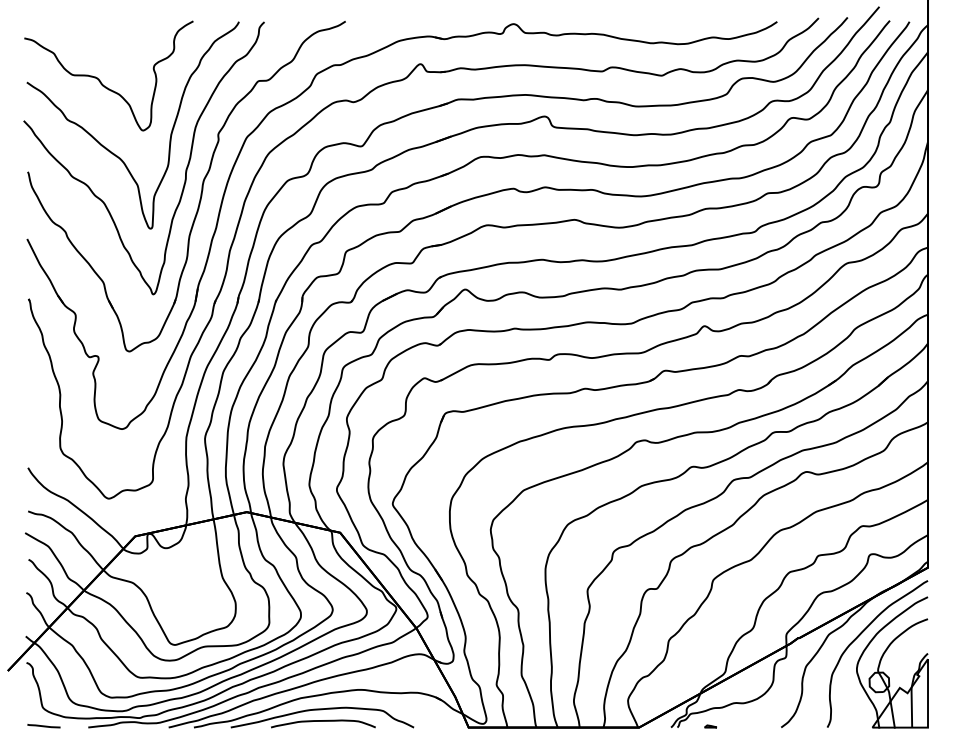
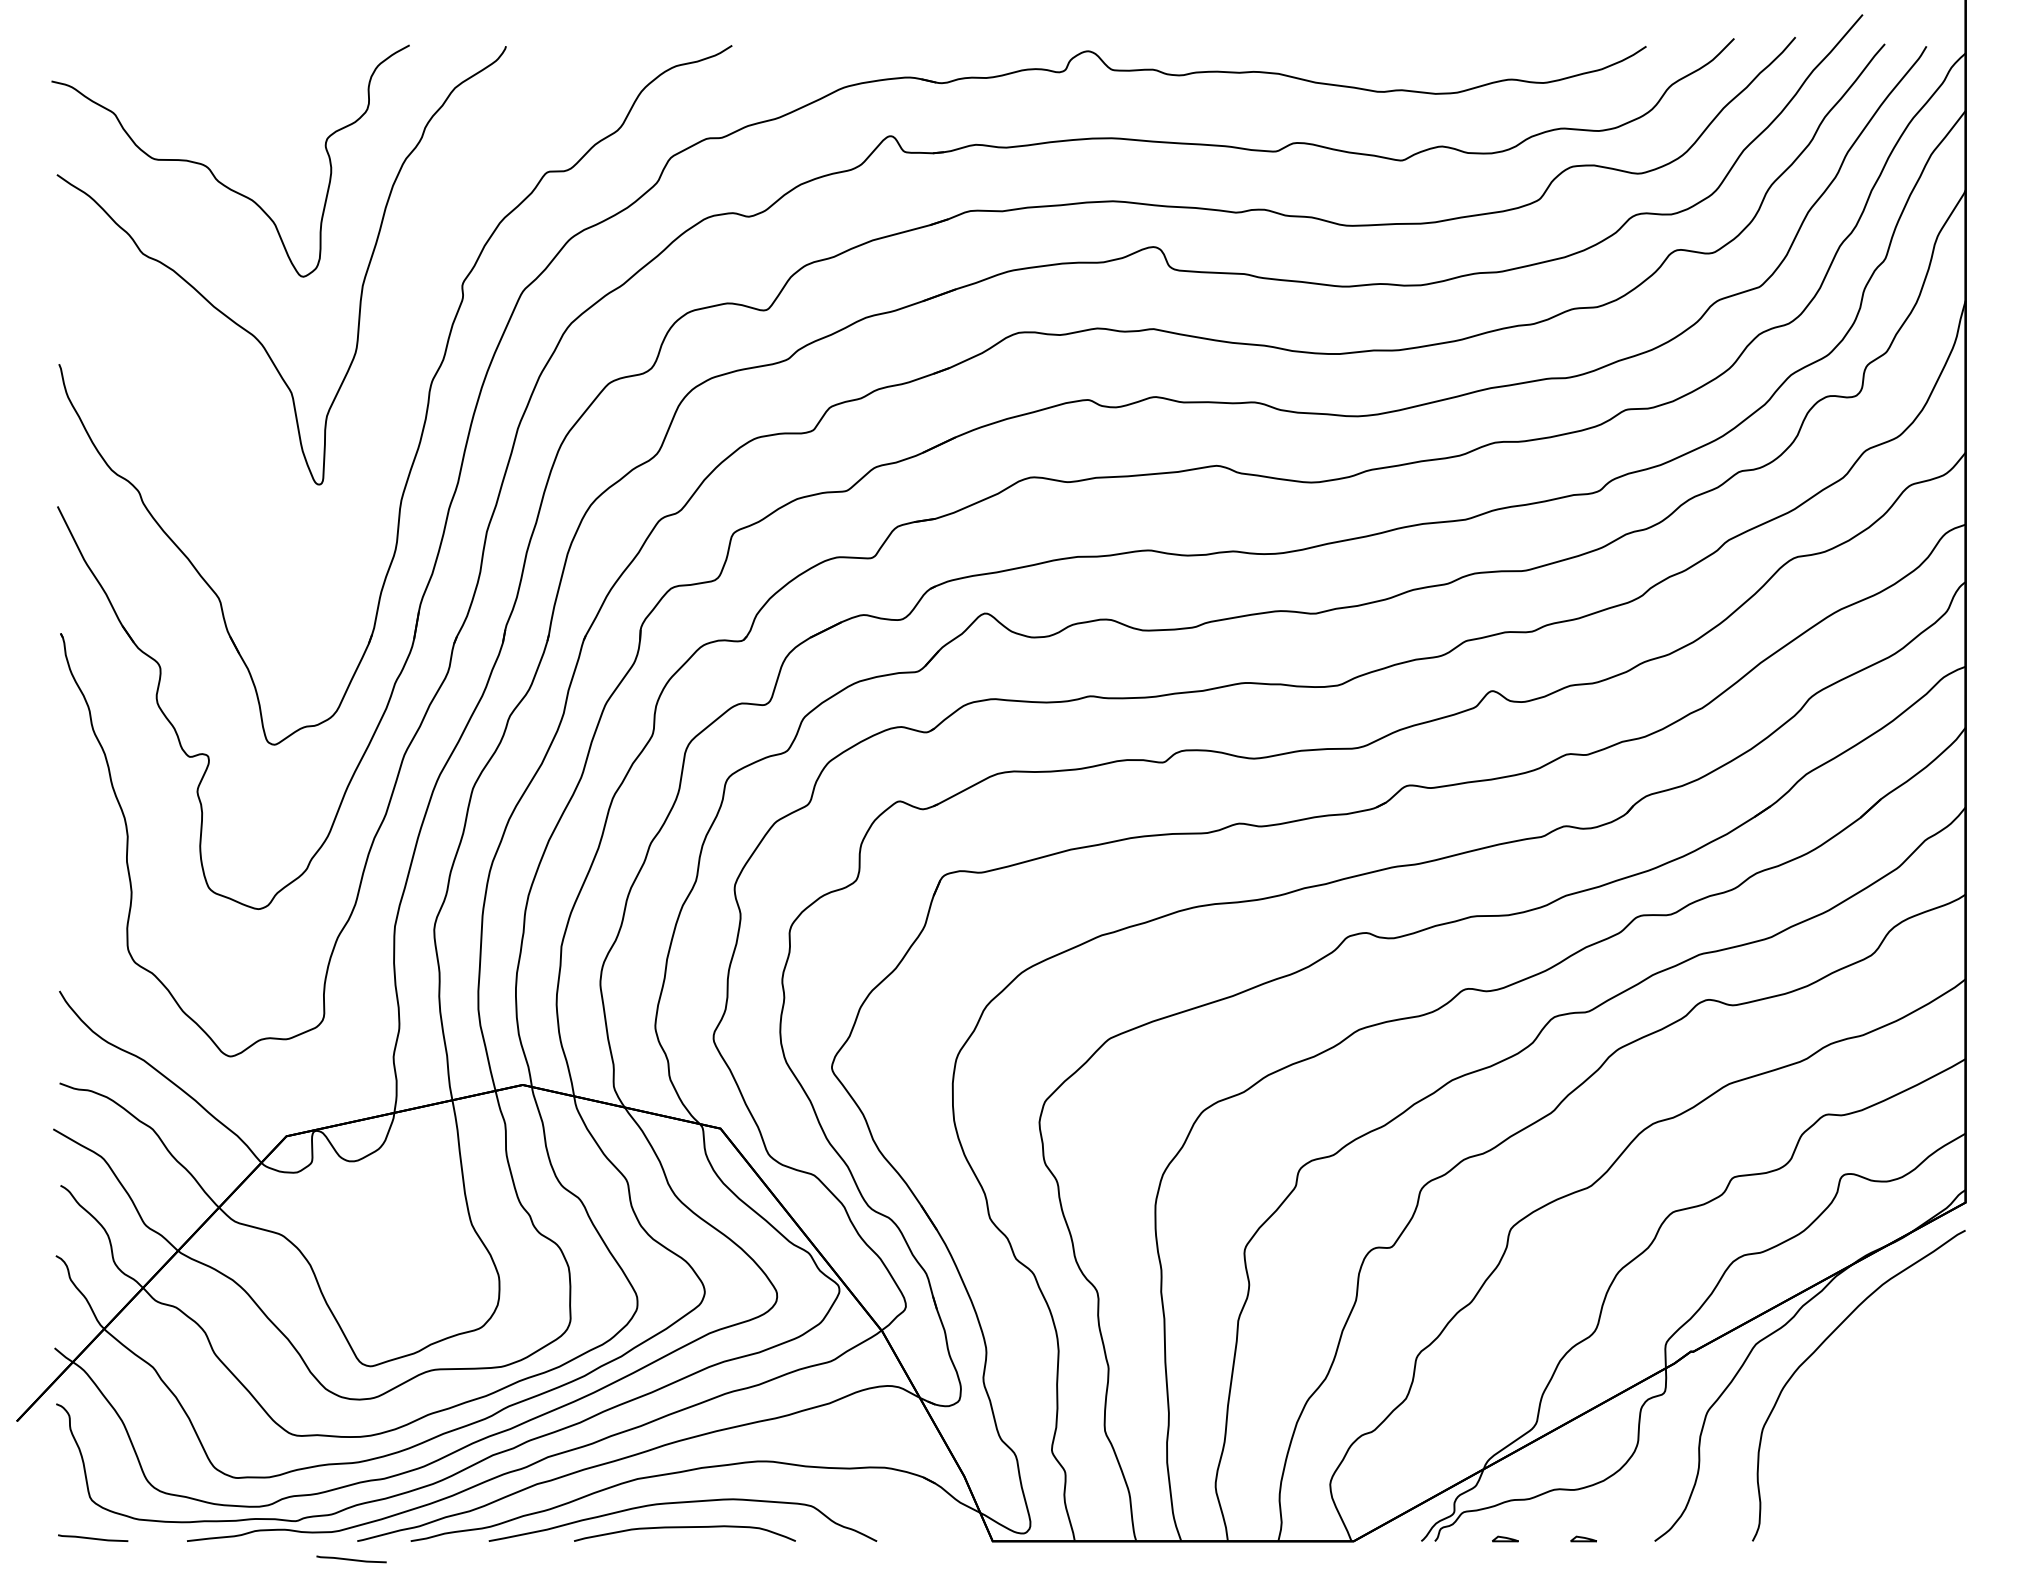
curve: (185, 169) -> (392, 359), removed
part: (882, 658) -> (1869, 1394), removed
part: (747, 726) -> (1583, 1539), added
line: (165, 736) -> (350, 1560), added

